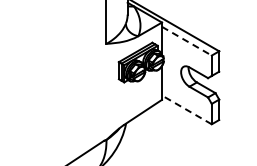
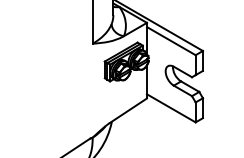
line: (186, 41) -> (170, 41), dashed -> solid
line: (186, 109) -> (170, 107), dashed -> solid

